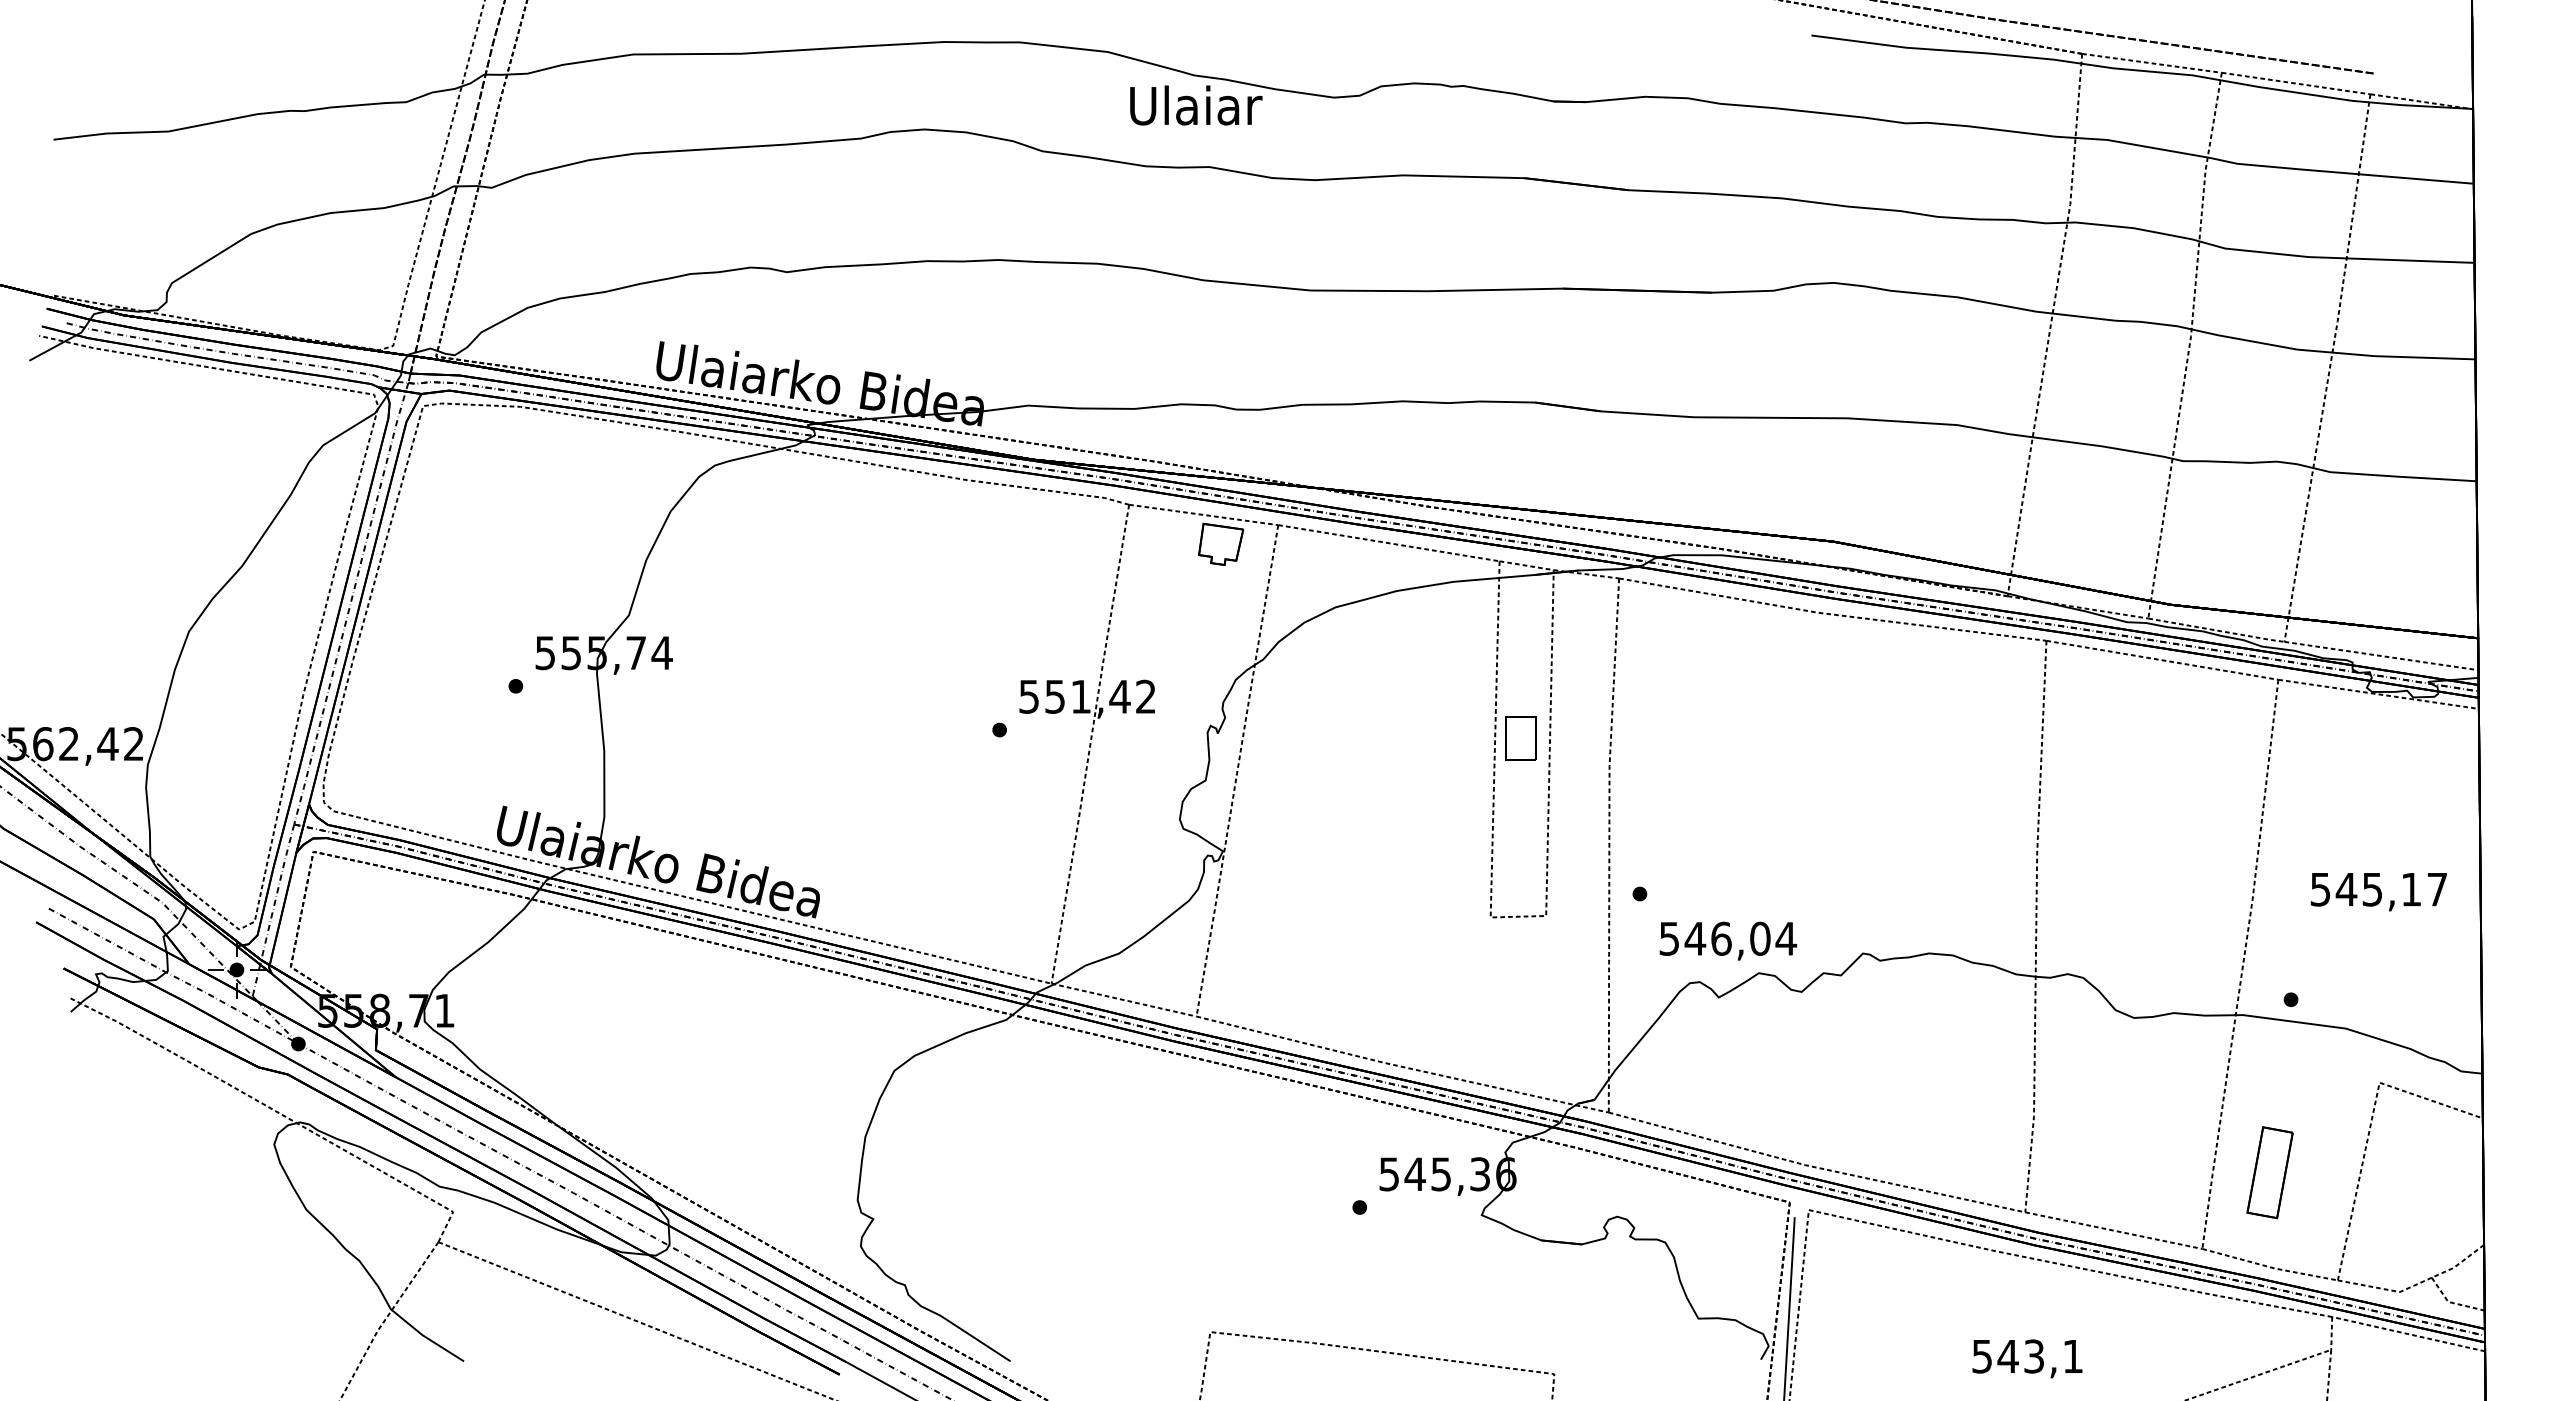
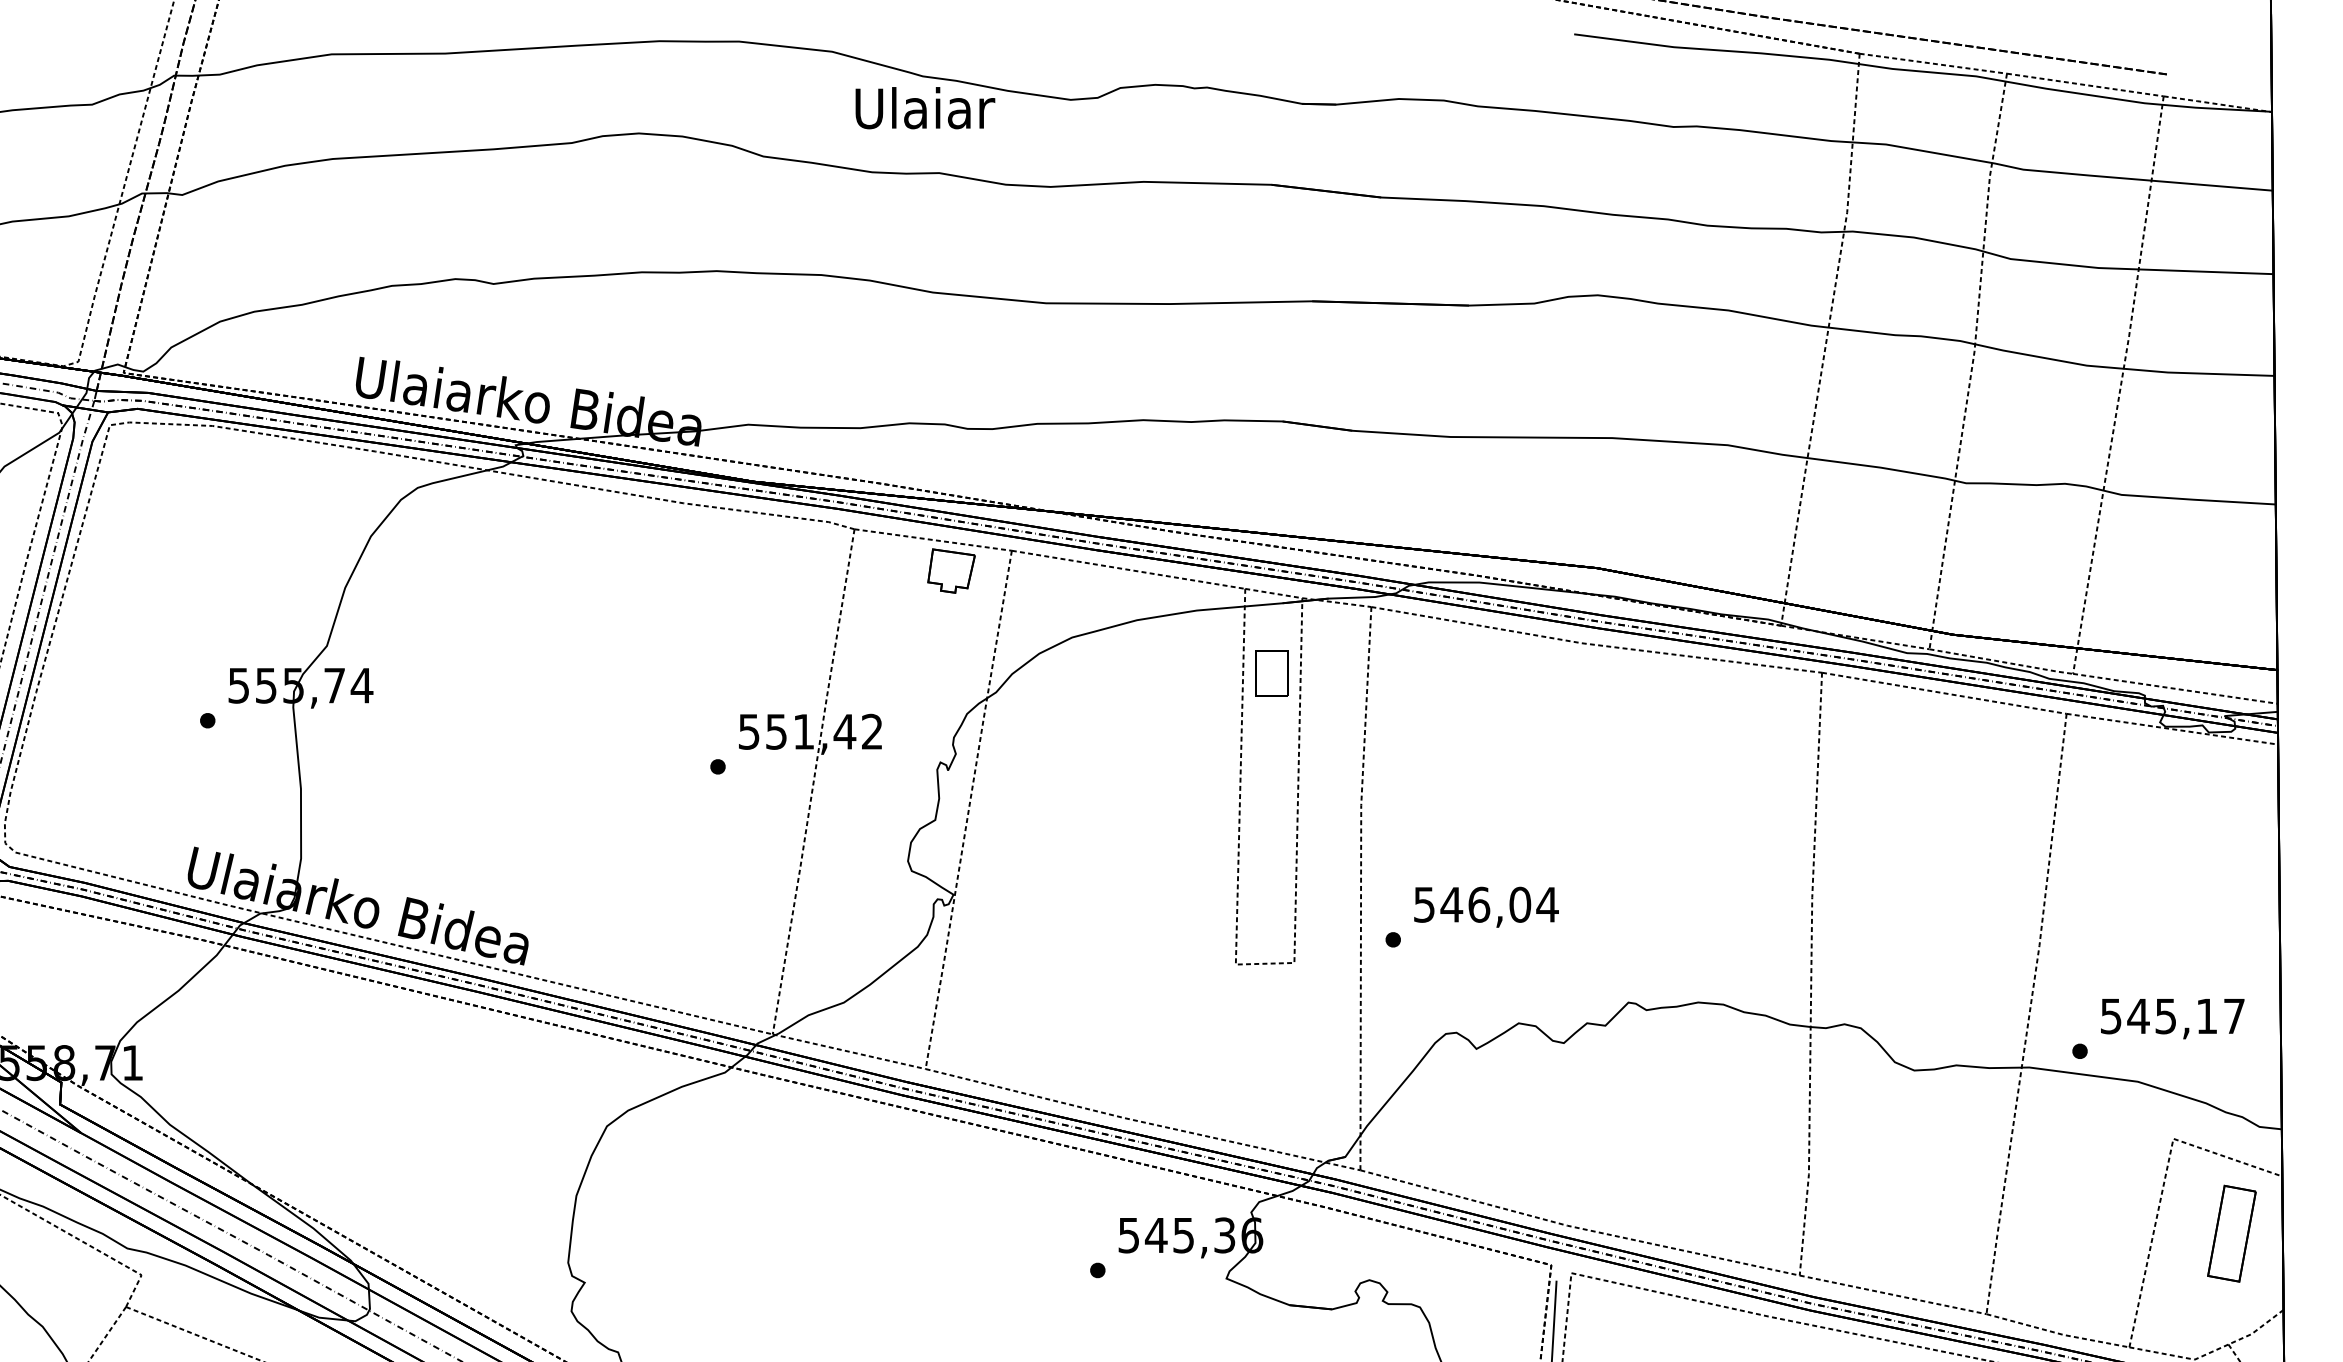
part: (1520, 738) -> (1271, 673), moved
text: (2378, 892) -> (2172, 1019), moved
text: (1727, 940) -> (1485, 906), moved
part: (2269, 1172) -> (2231, 1233), moved

